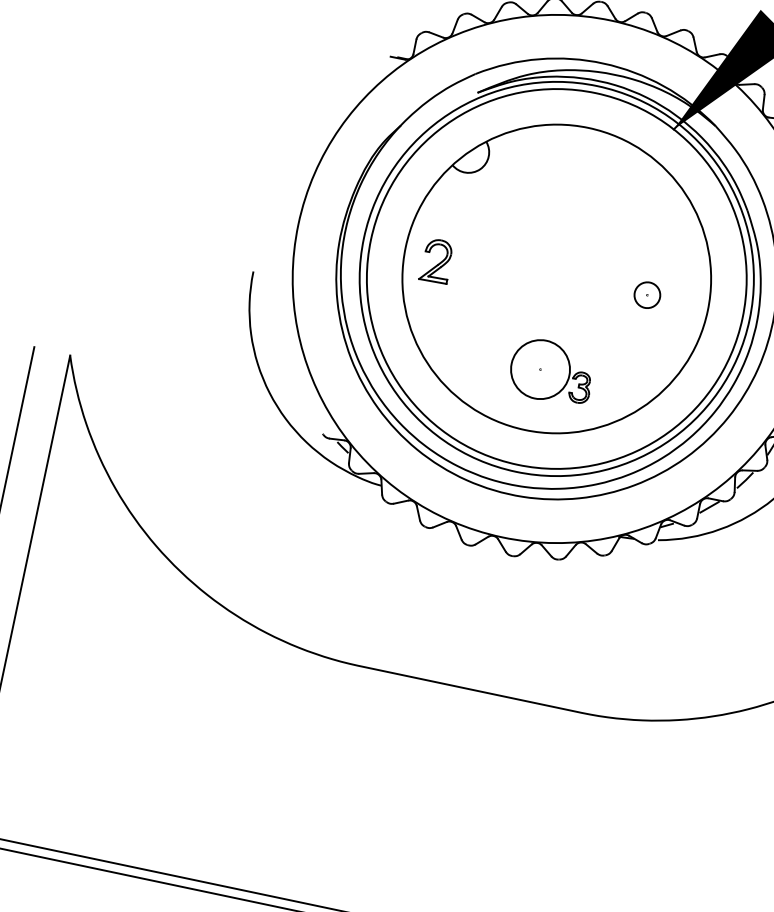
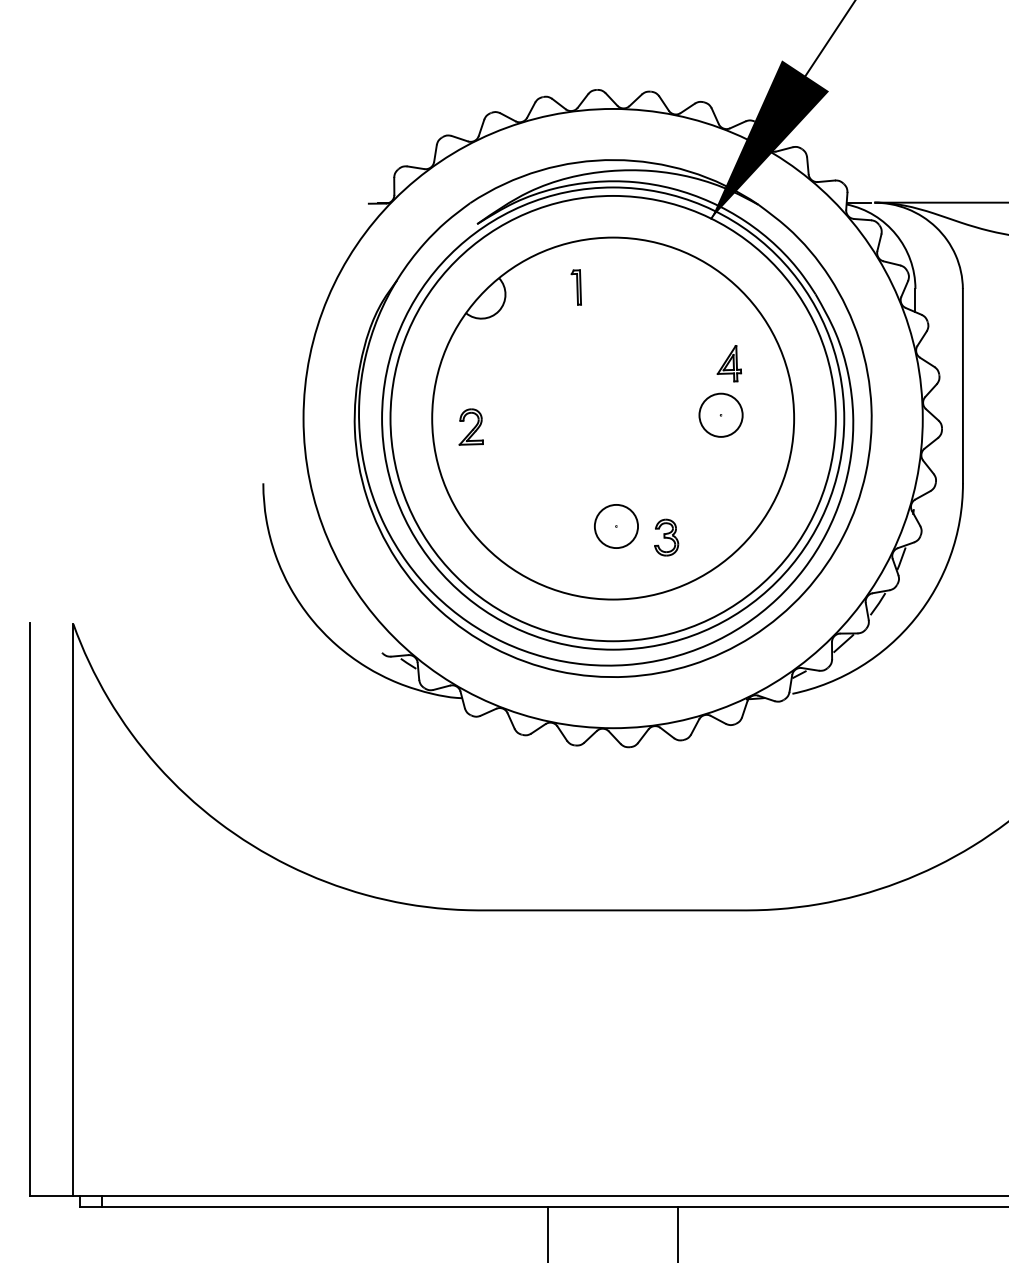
part: (548, 162) -> (575, 287), added
part: (663, 253) -> (729, 363), added
part: (436, 260) -> (470, 426), size x0.71
circle: (647, 294) -> (720, 414), size x1.43
circle: (540, 369) -> (616, 526), size x0.62

